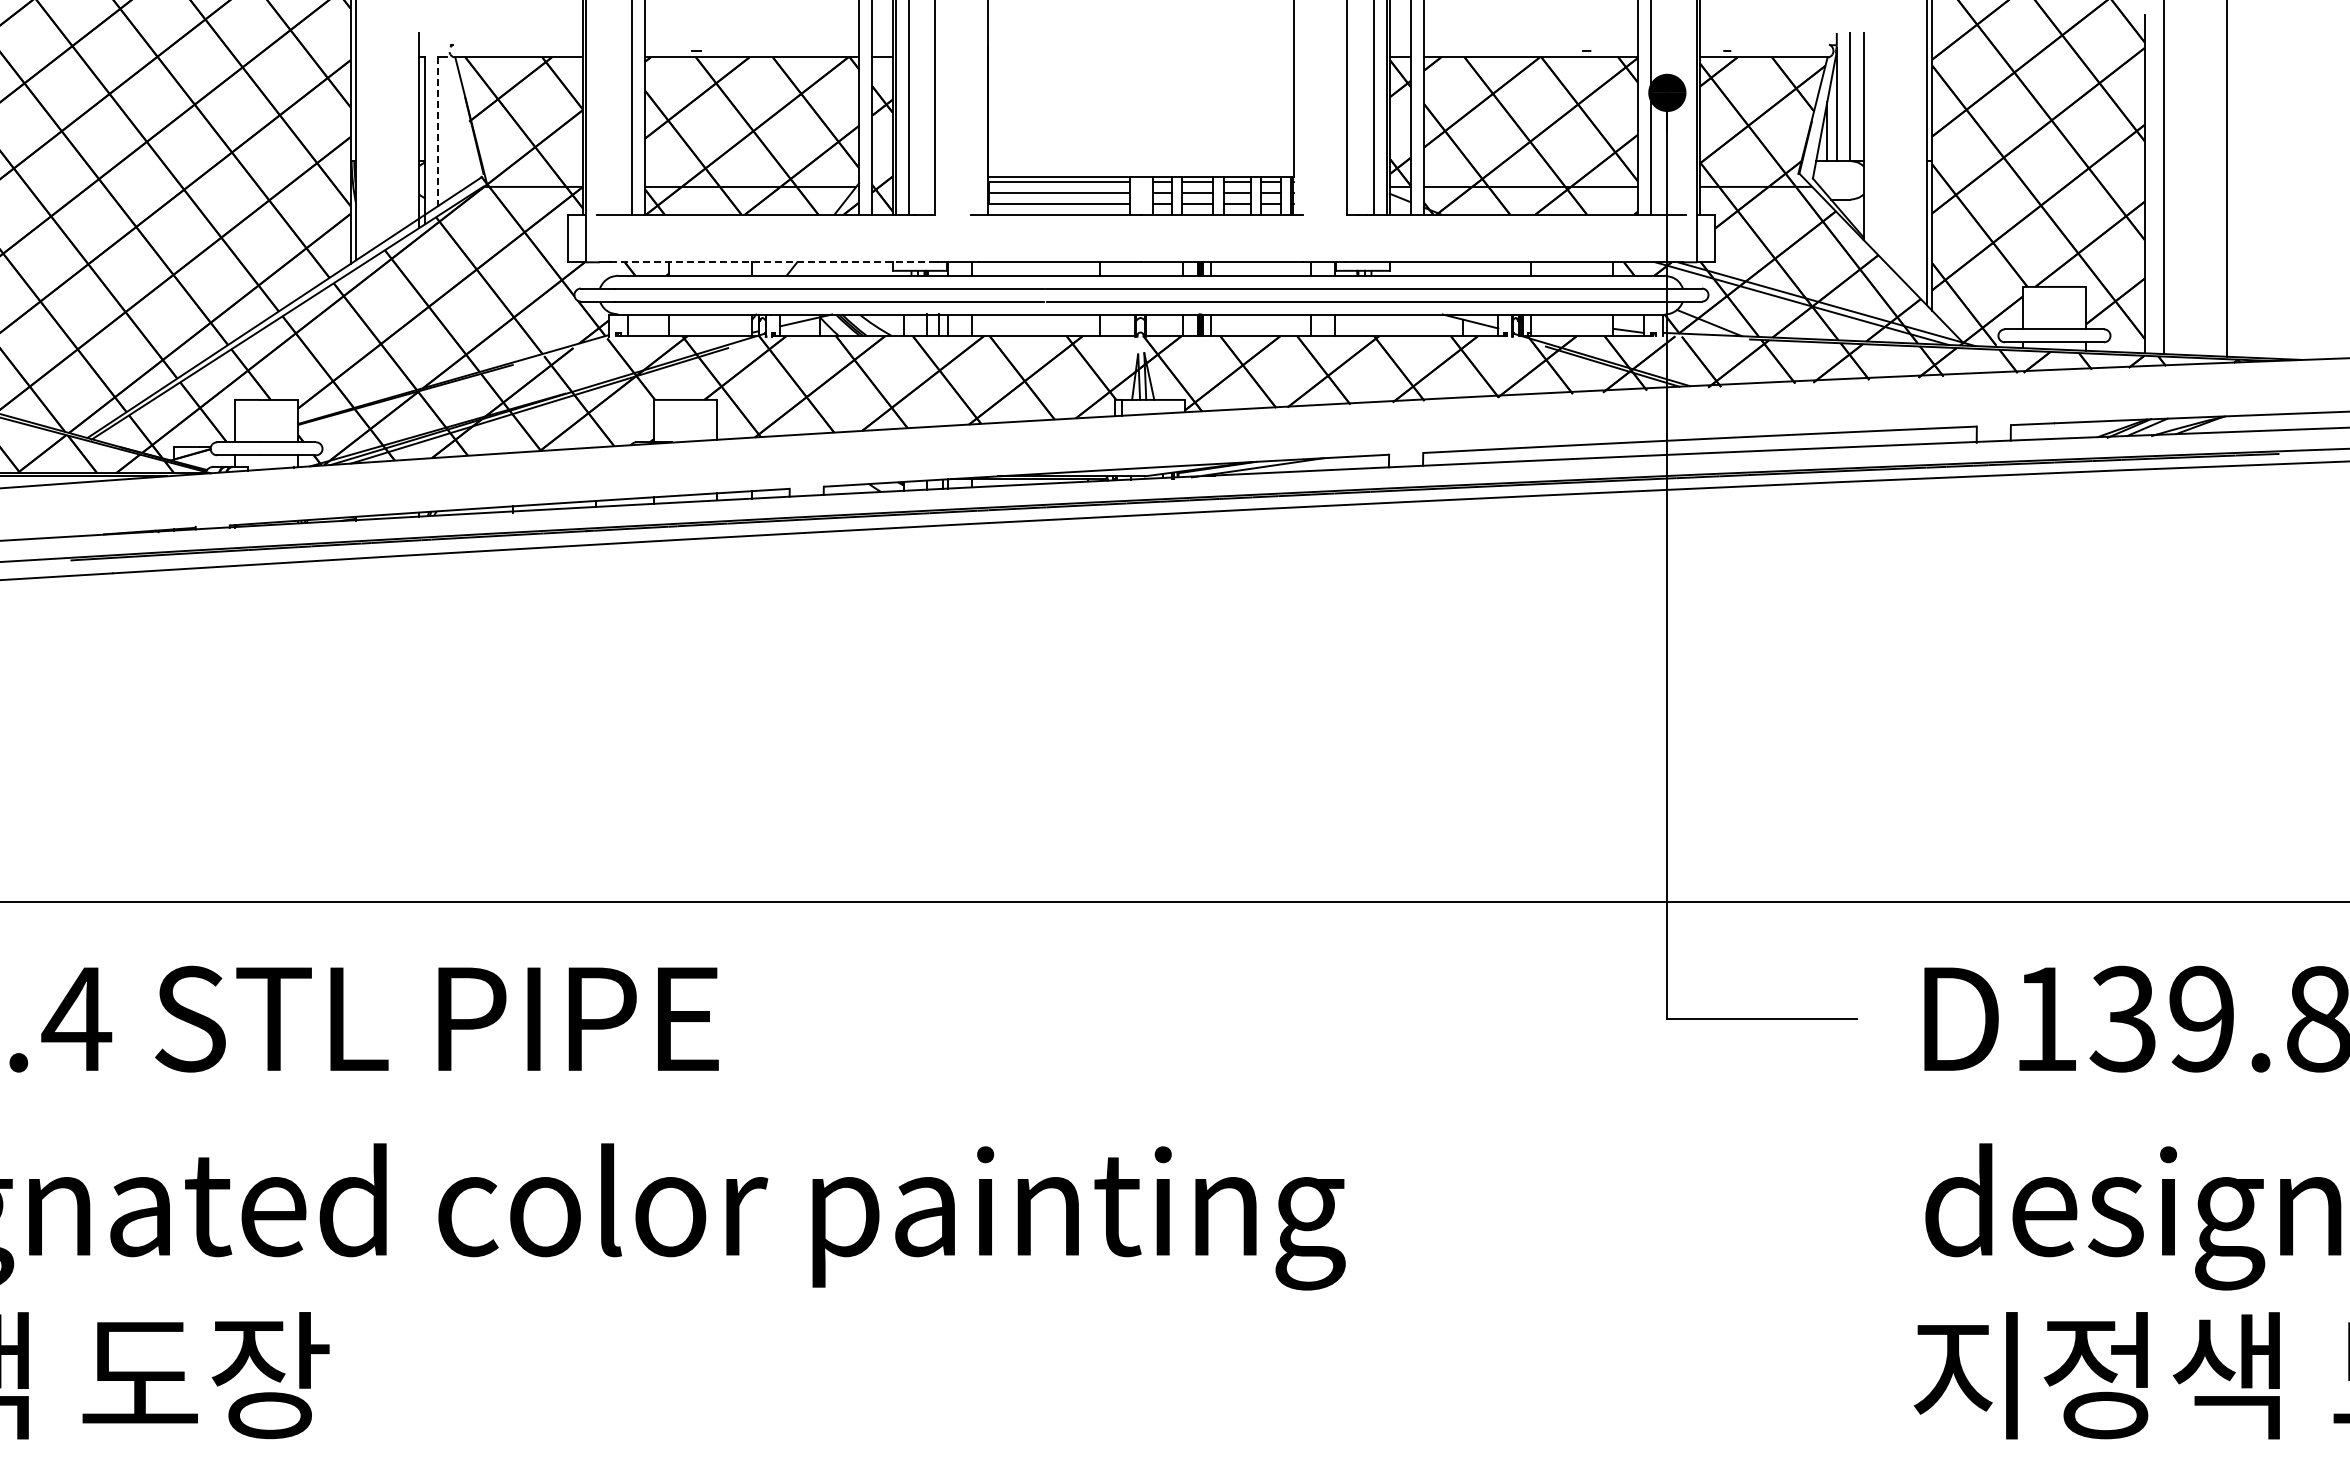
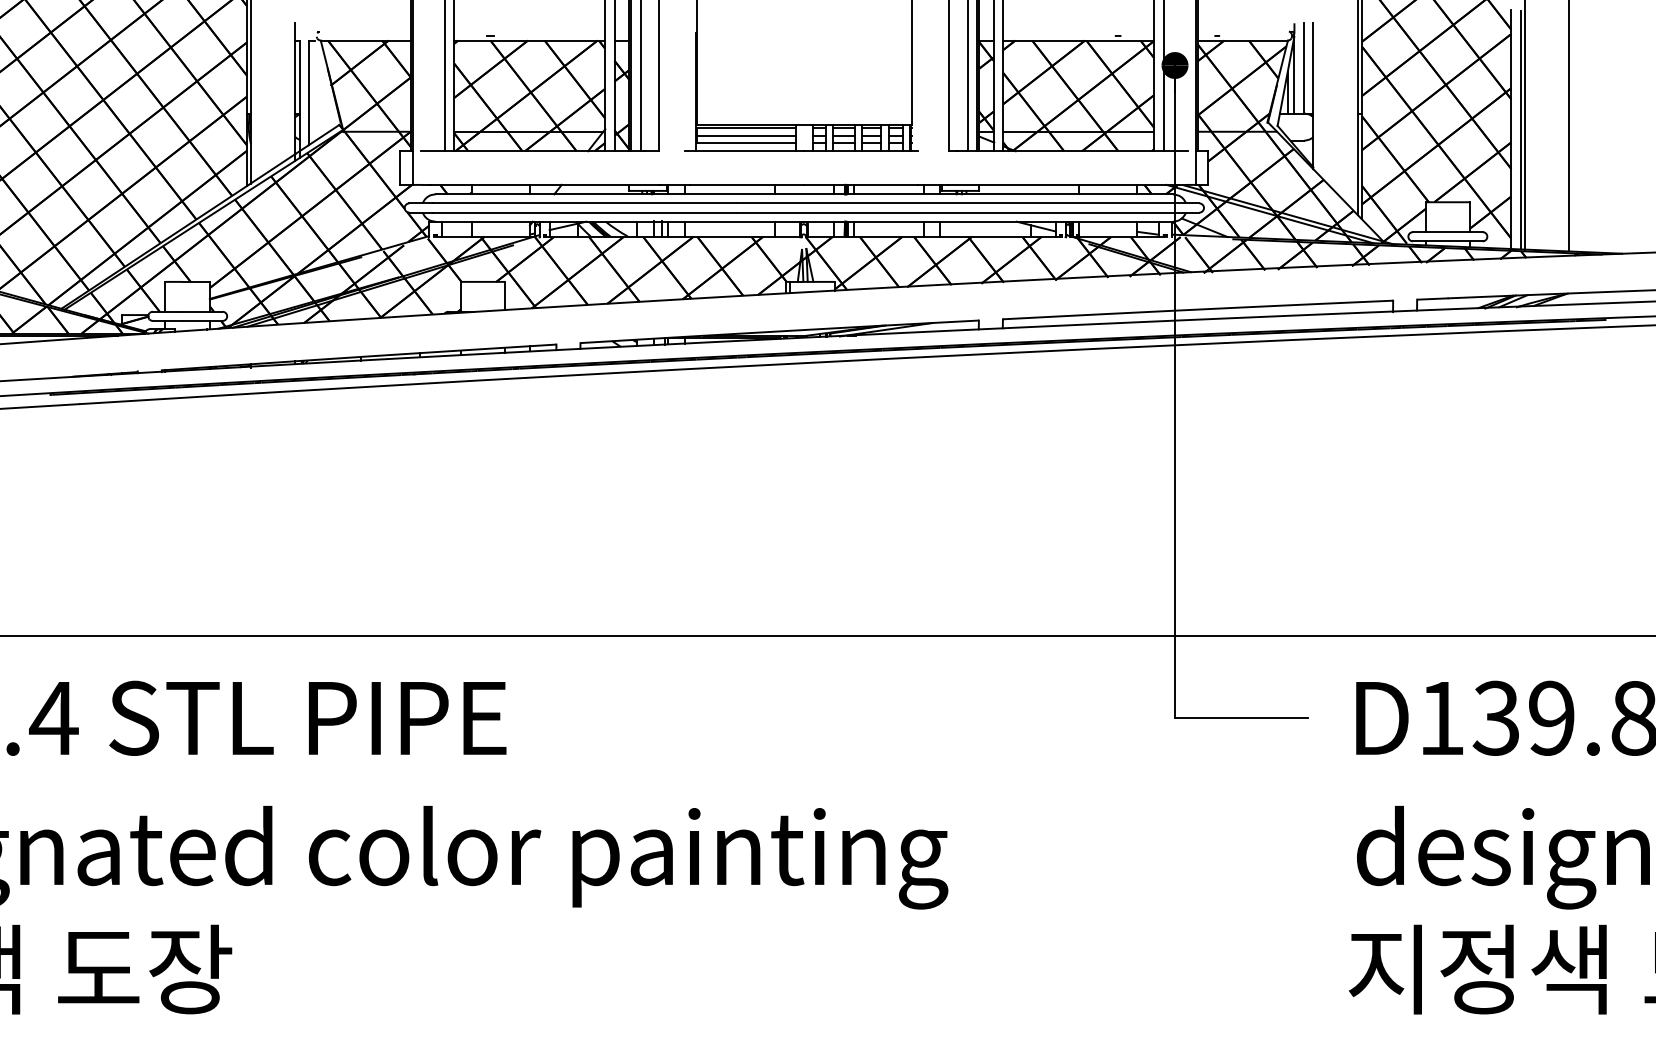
line: (438, 132) -> (308, 93), dashed -> solid
line: (2157, 184) -> (1520, 130), added
line: (772, 262) -> (544, 185), dashed -> solid

